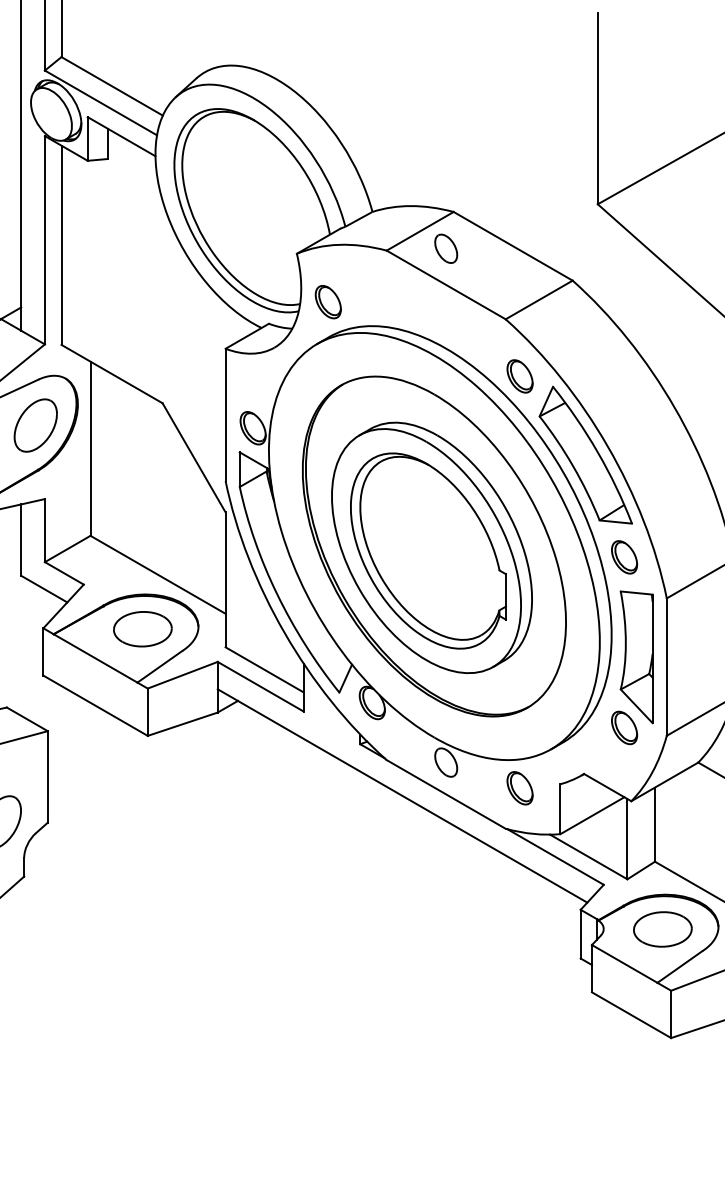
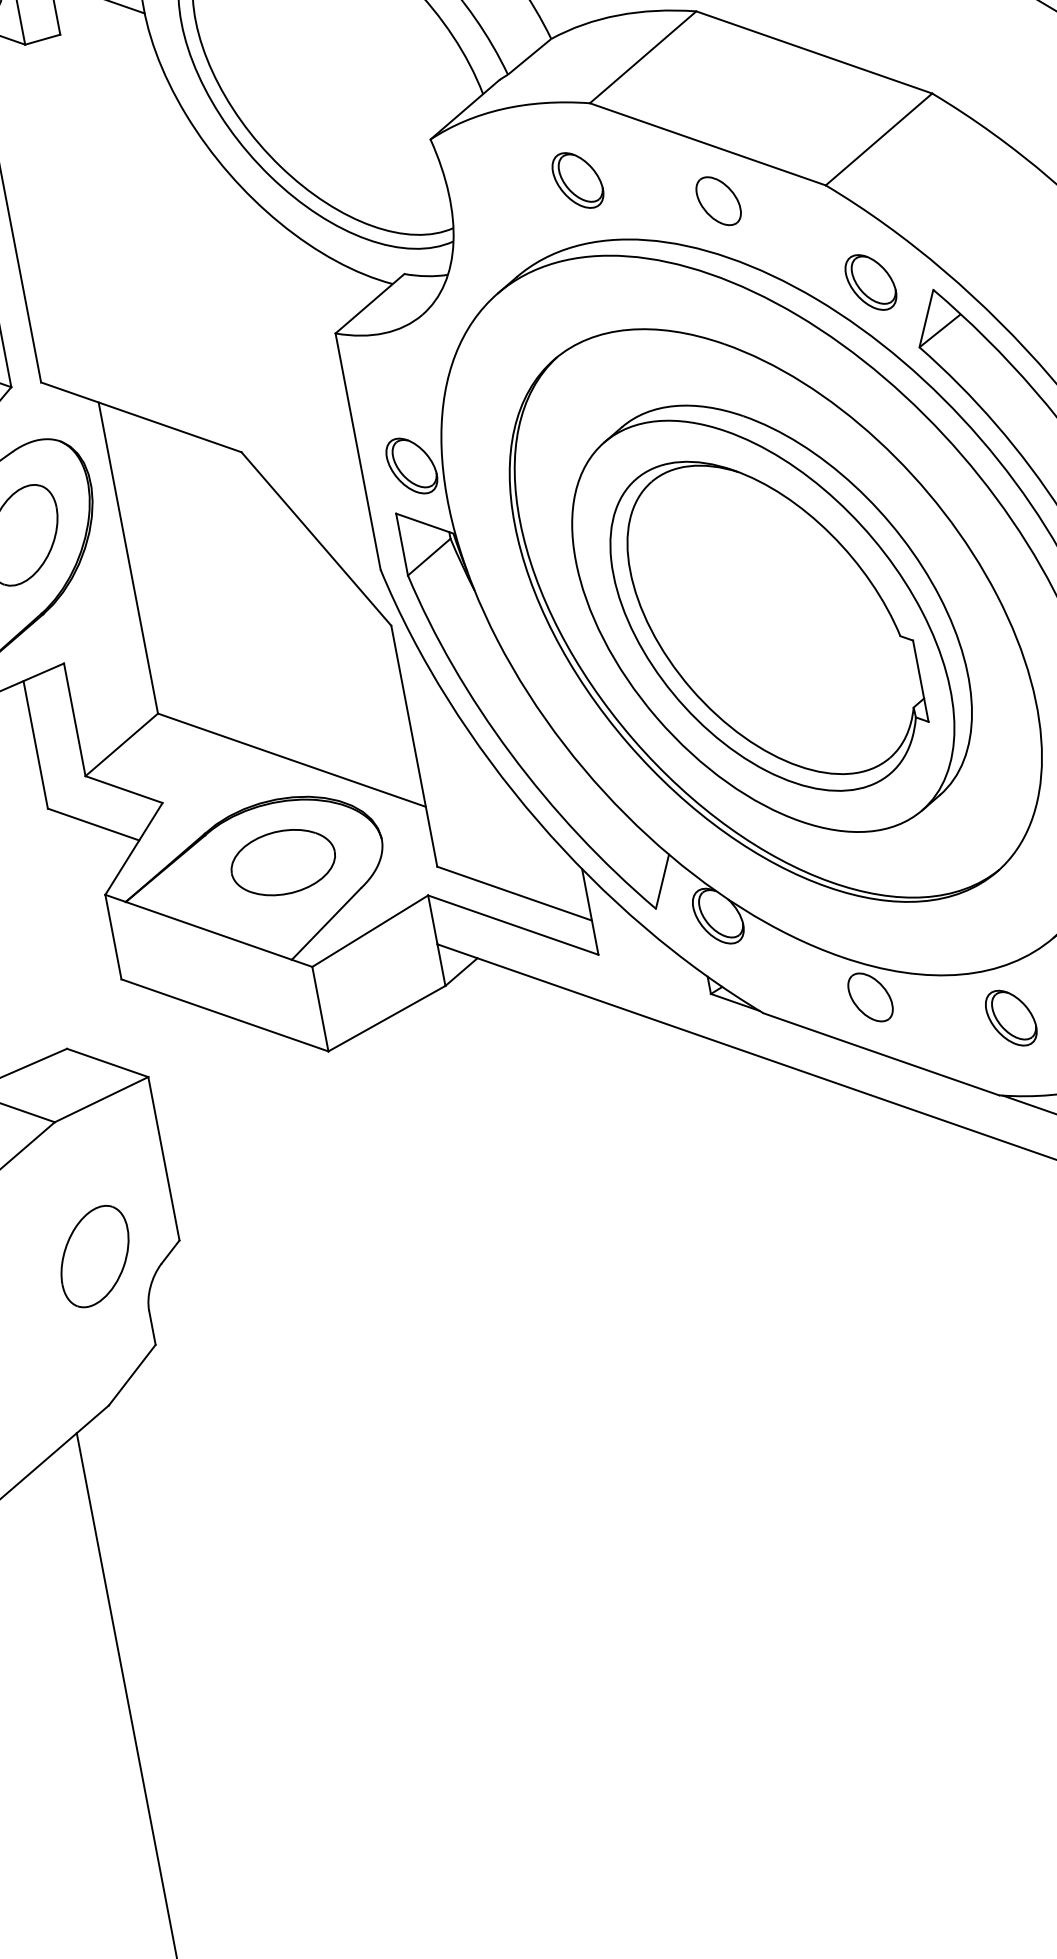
part: (446, 248) -> (719, 200), moved
part: (327, 302) -> (576, 181), moved

